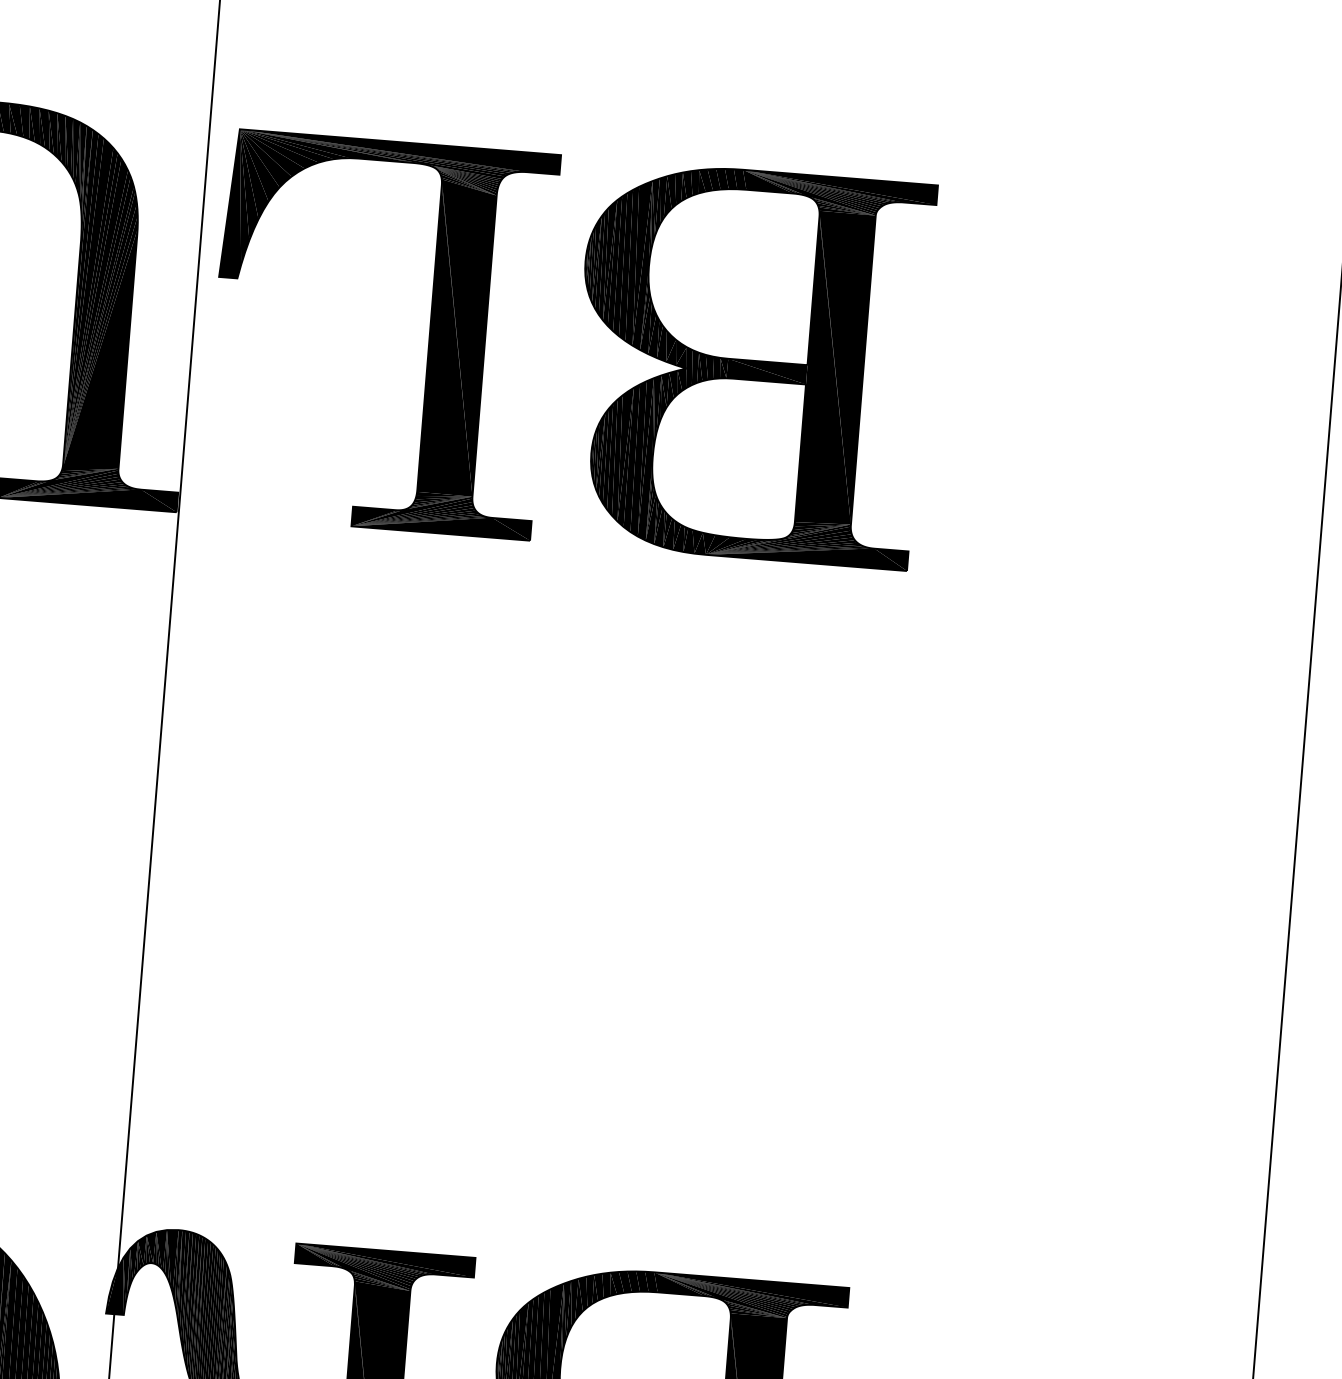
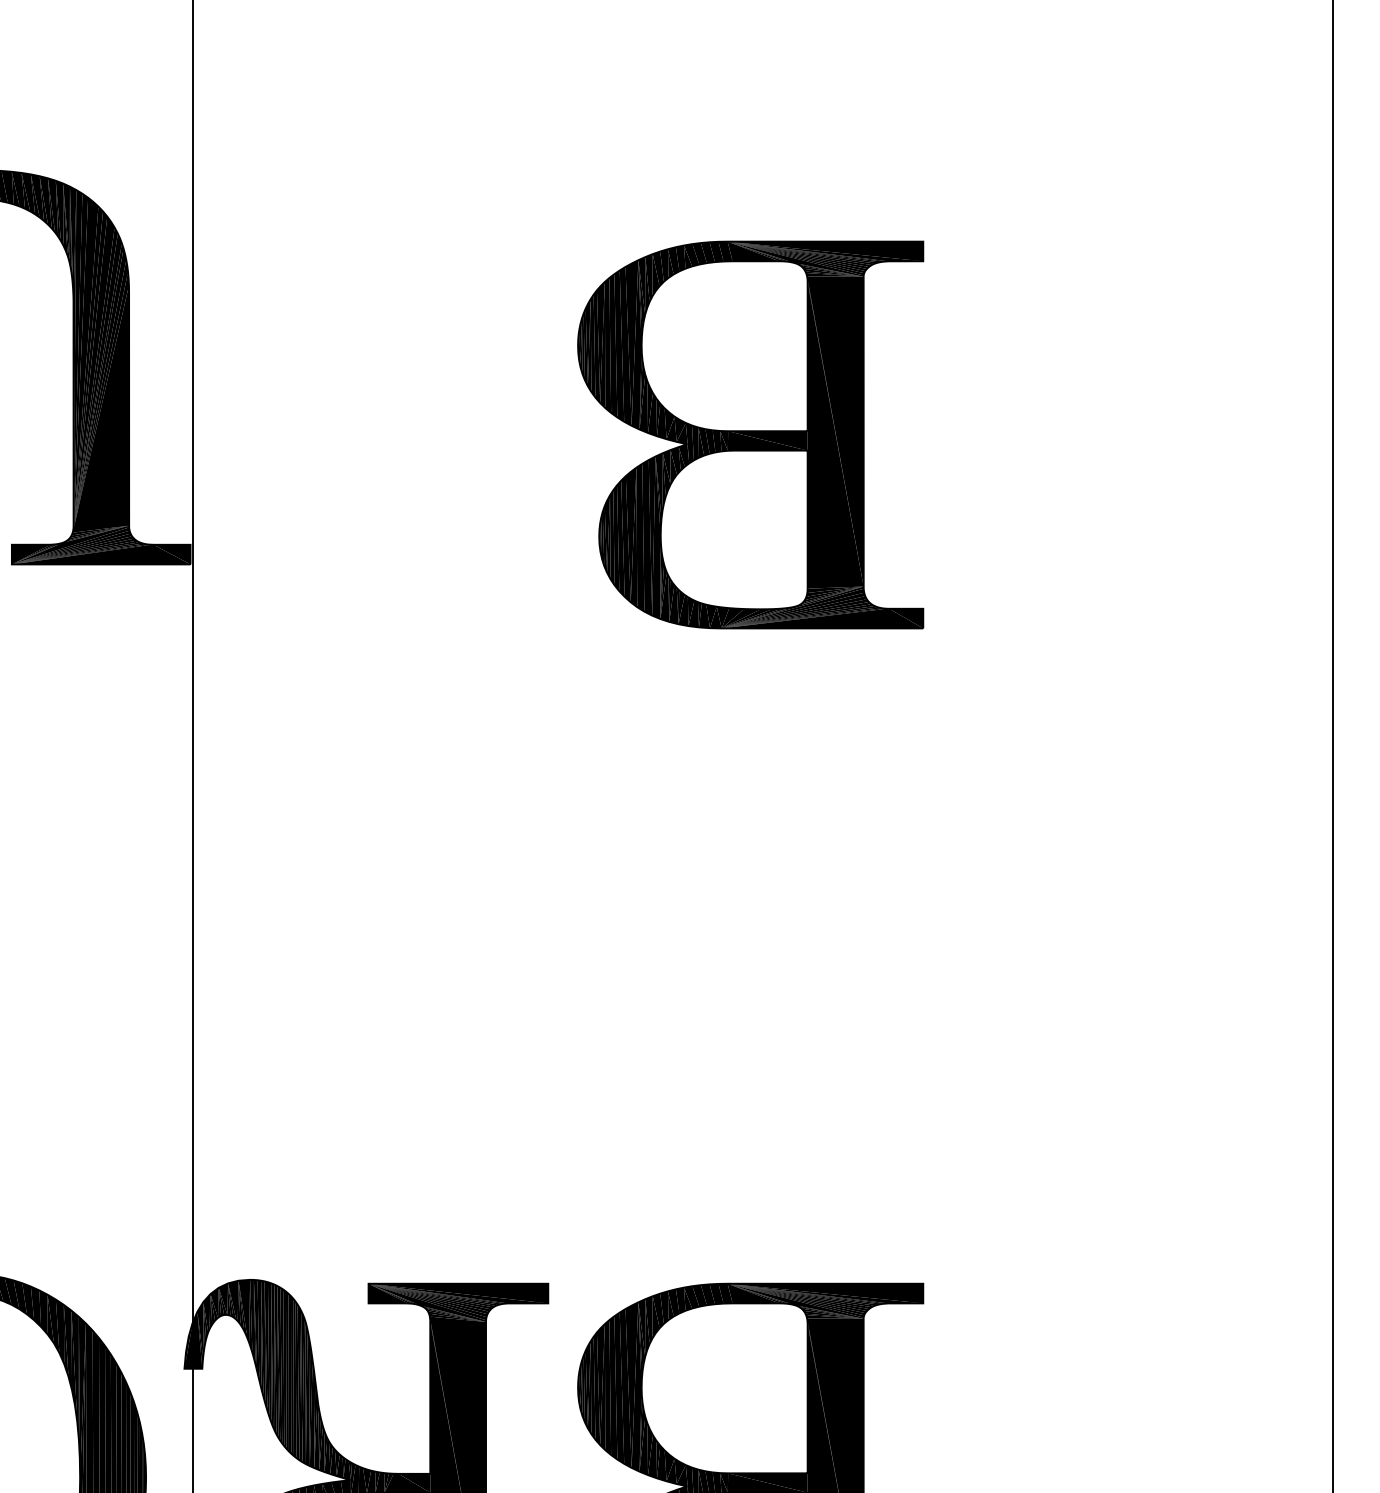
part: (428, 337) -> (427, 370), removed
part: (750, 363) -> (750, 434), moved

